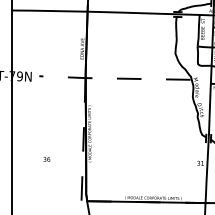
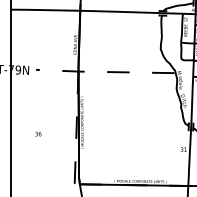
text: (46, 159) -> (38, 134), moved

